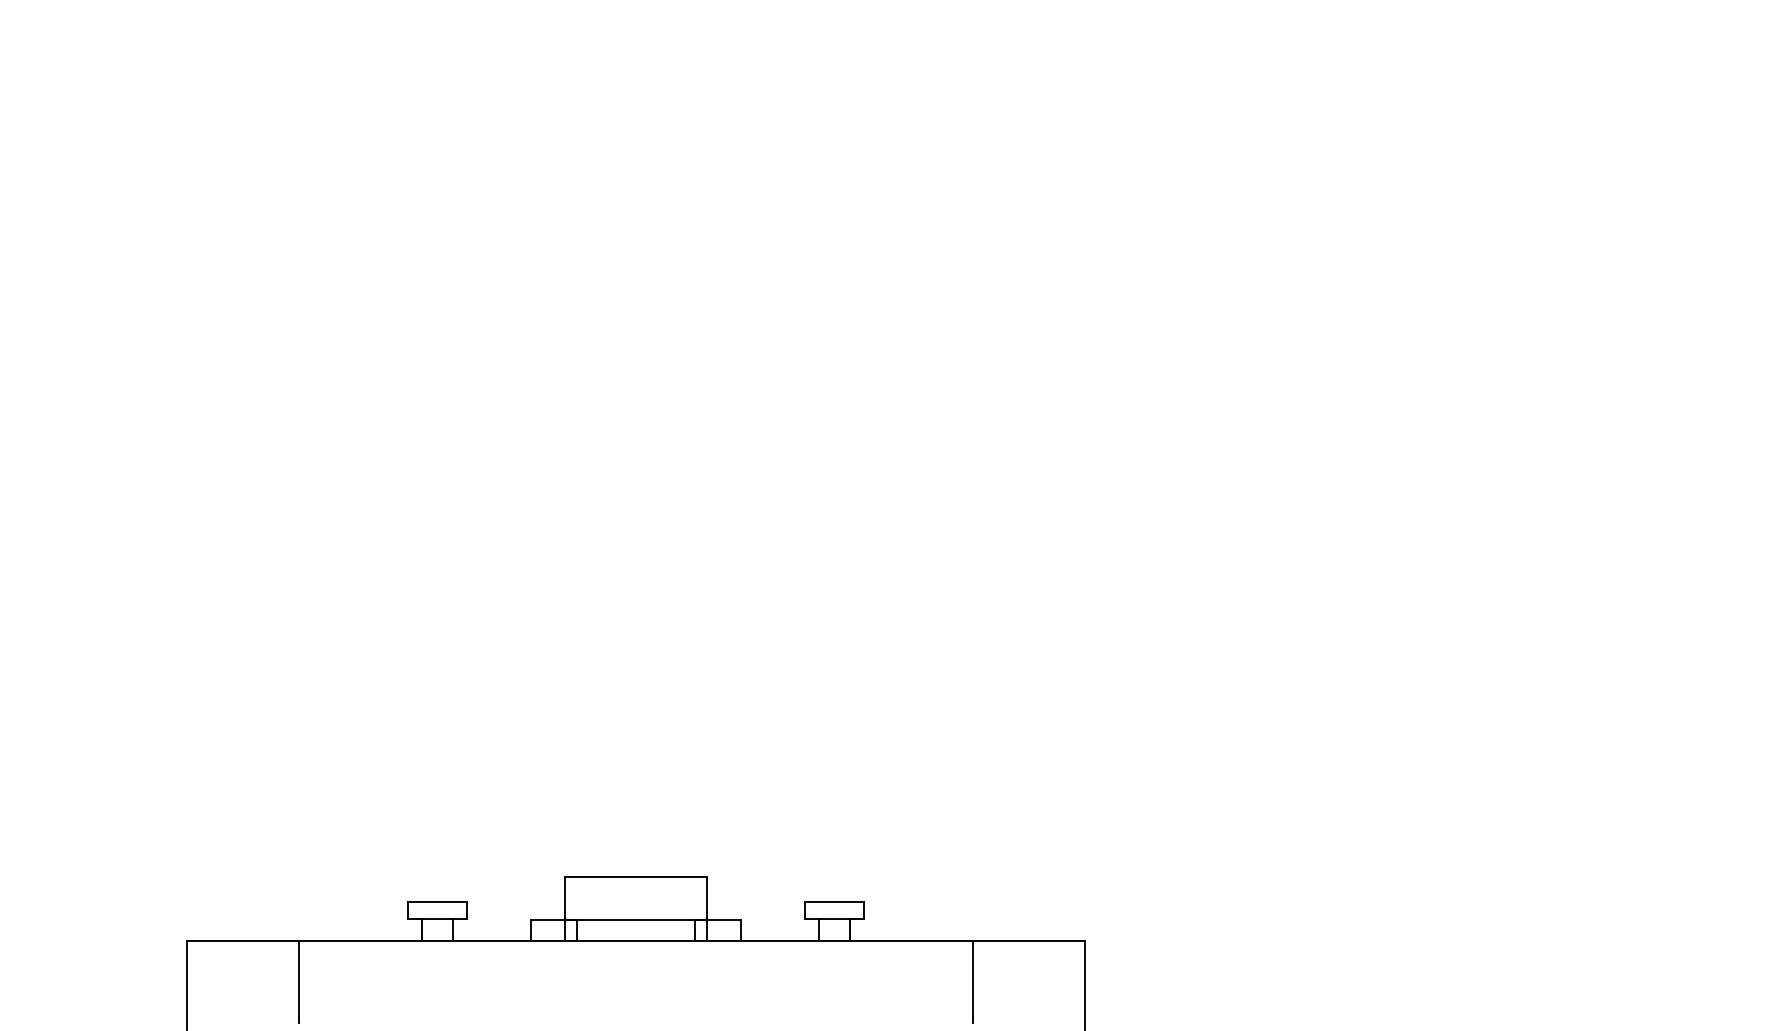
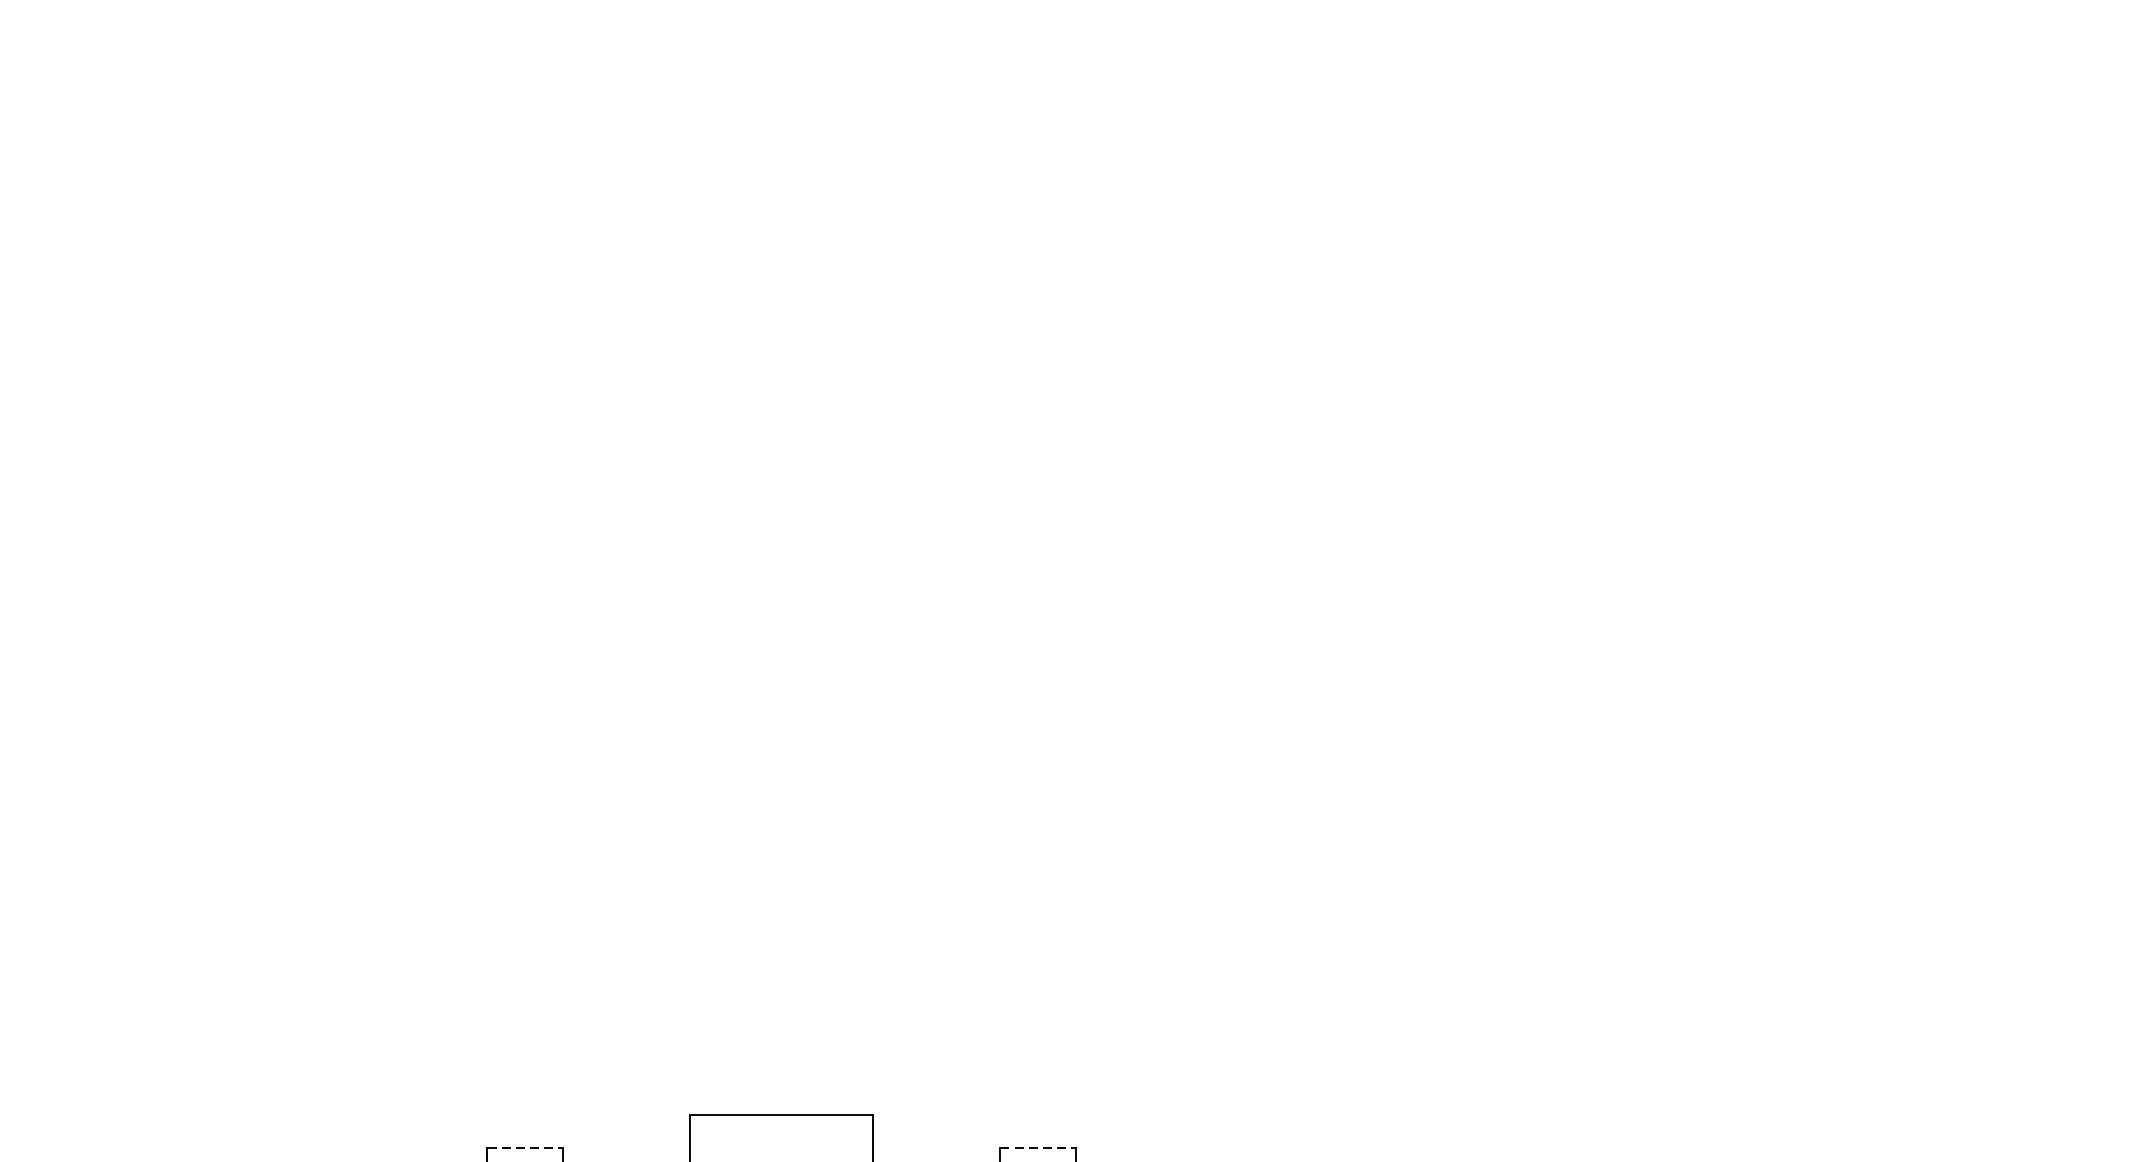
line: (437, 902) -> (525, 1148), solid -> dashed
line: (835, 902) -> (1039, 1148), solid -> dashed

